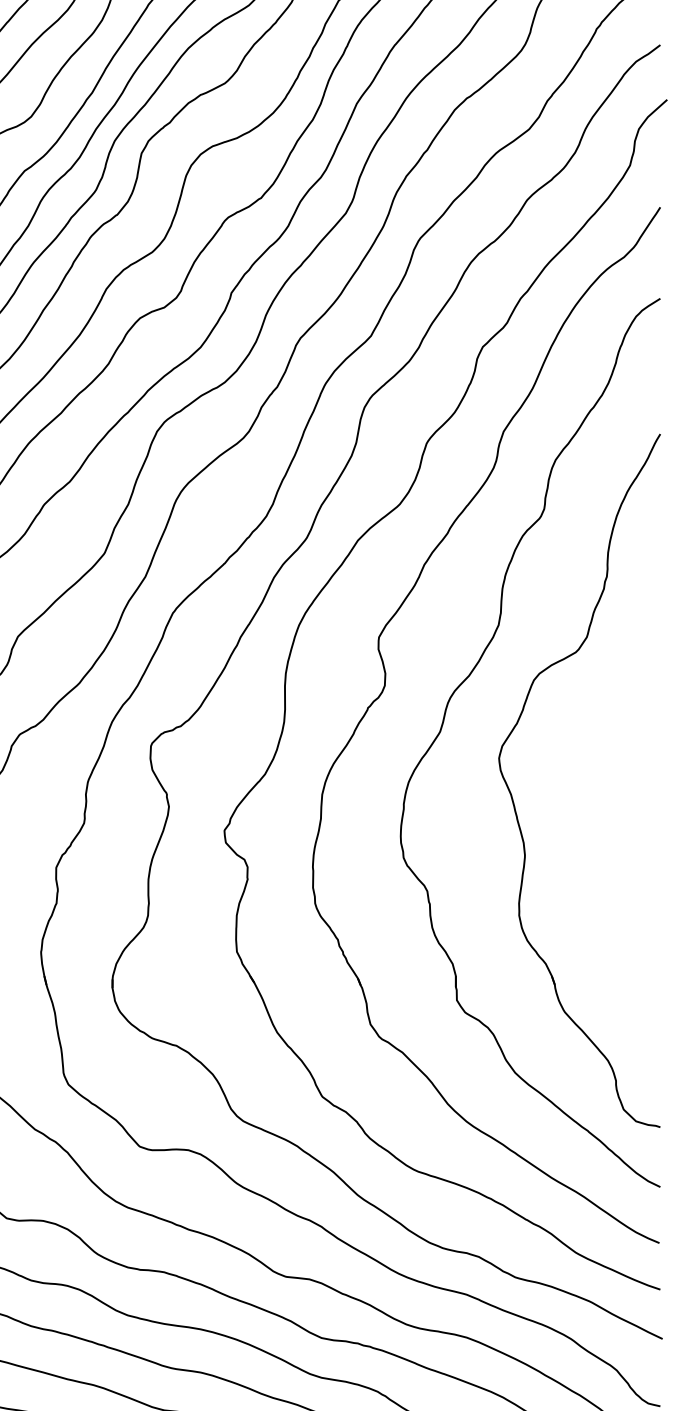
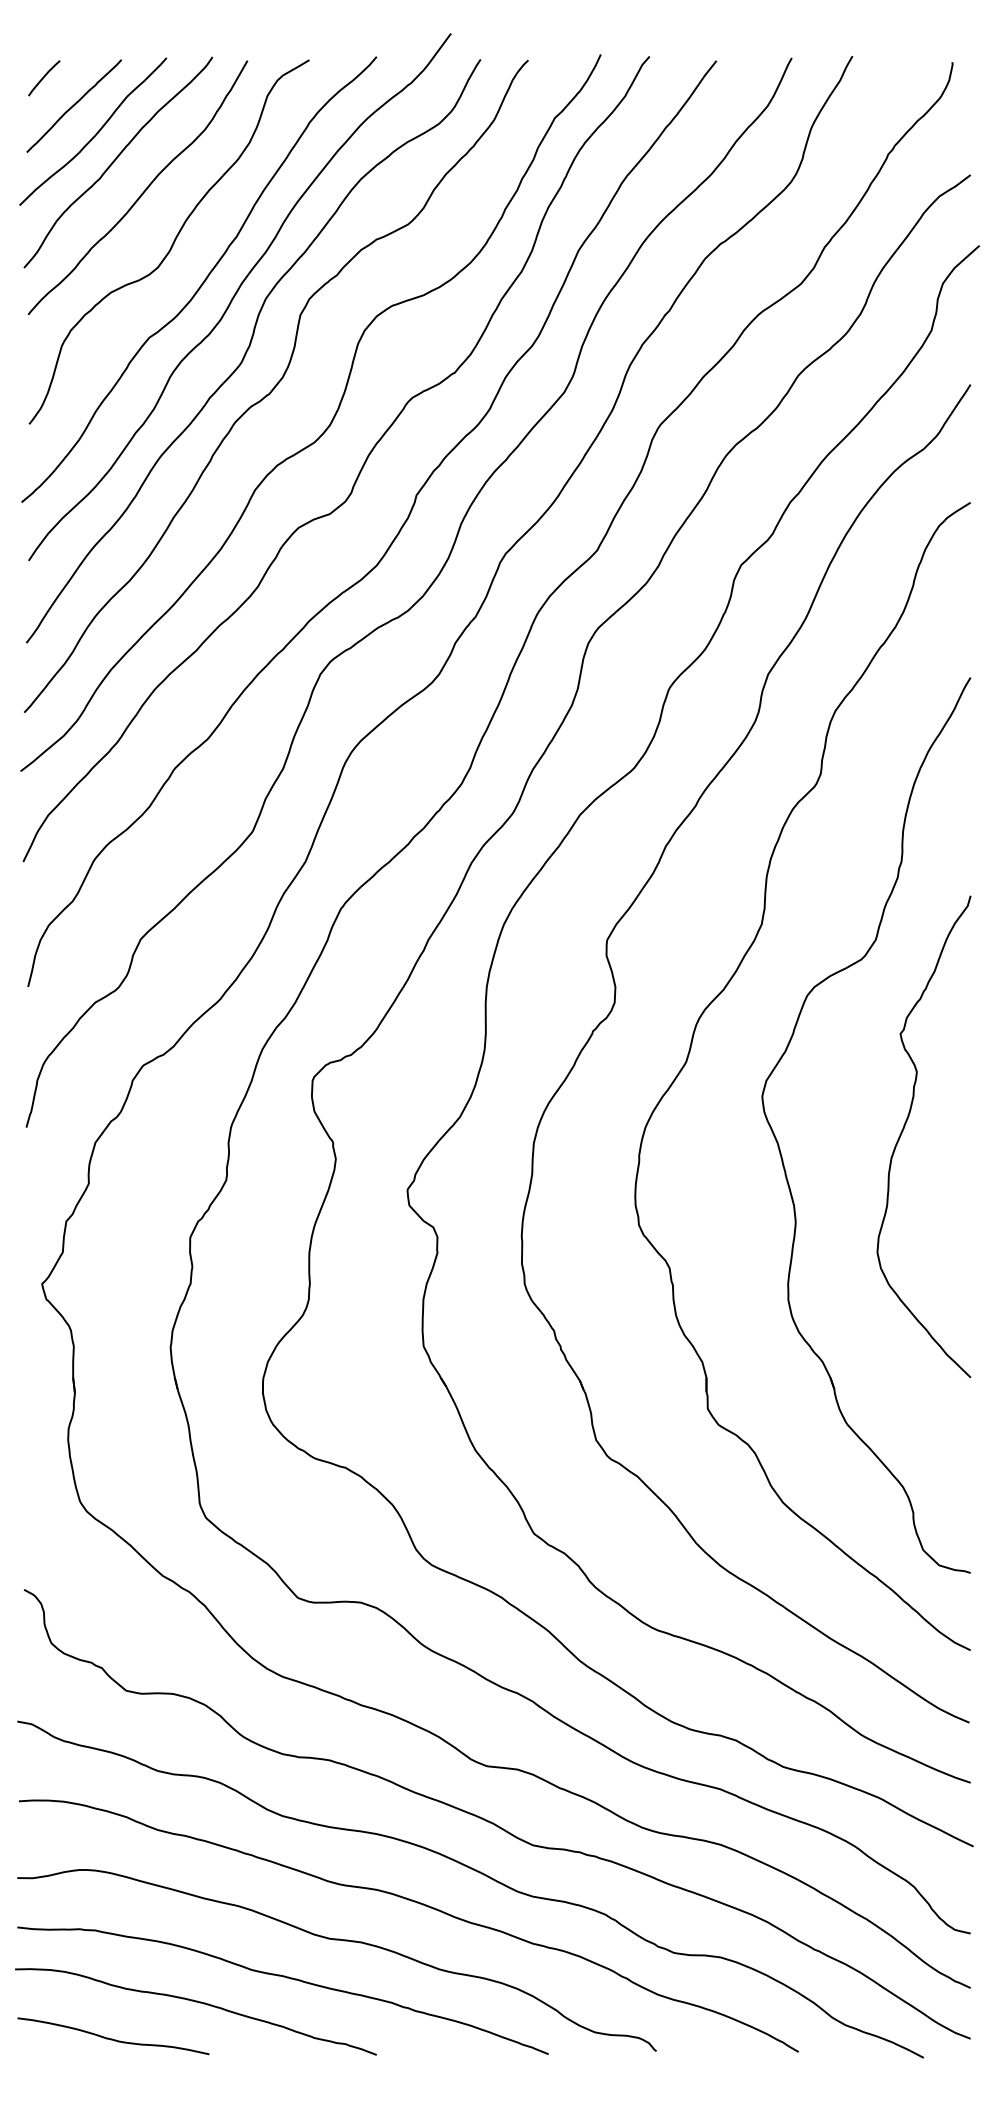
curve: (609, 783) -> (904, 1129), added

